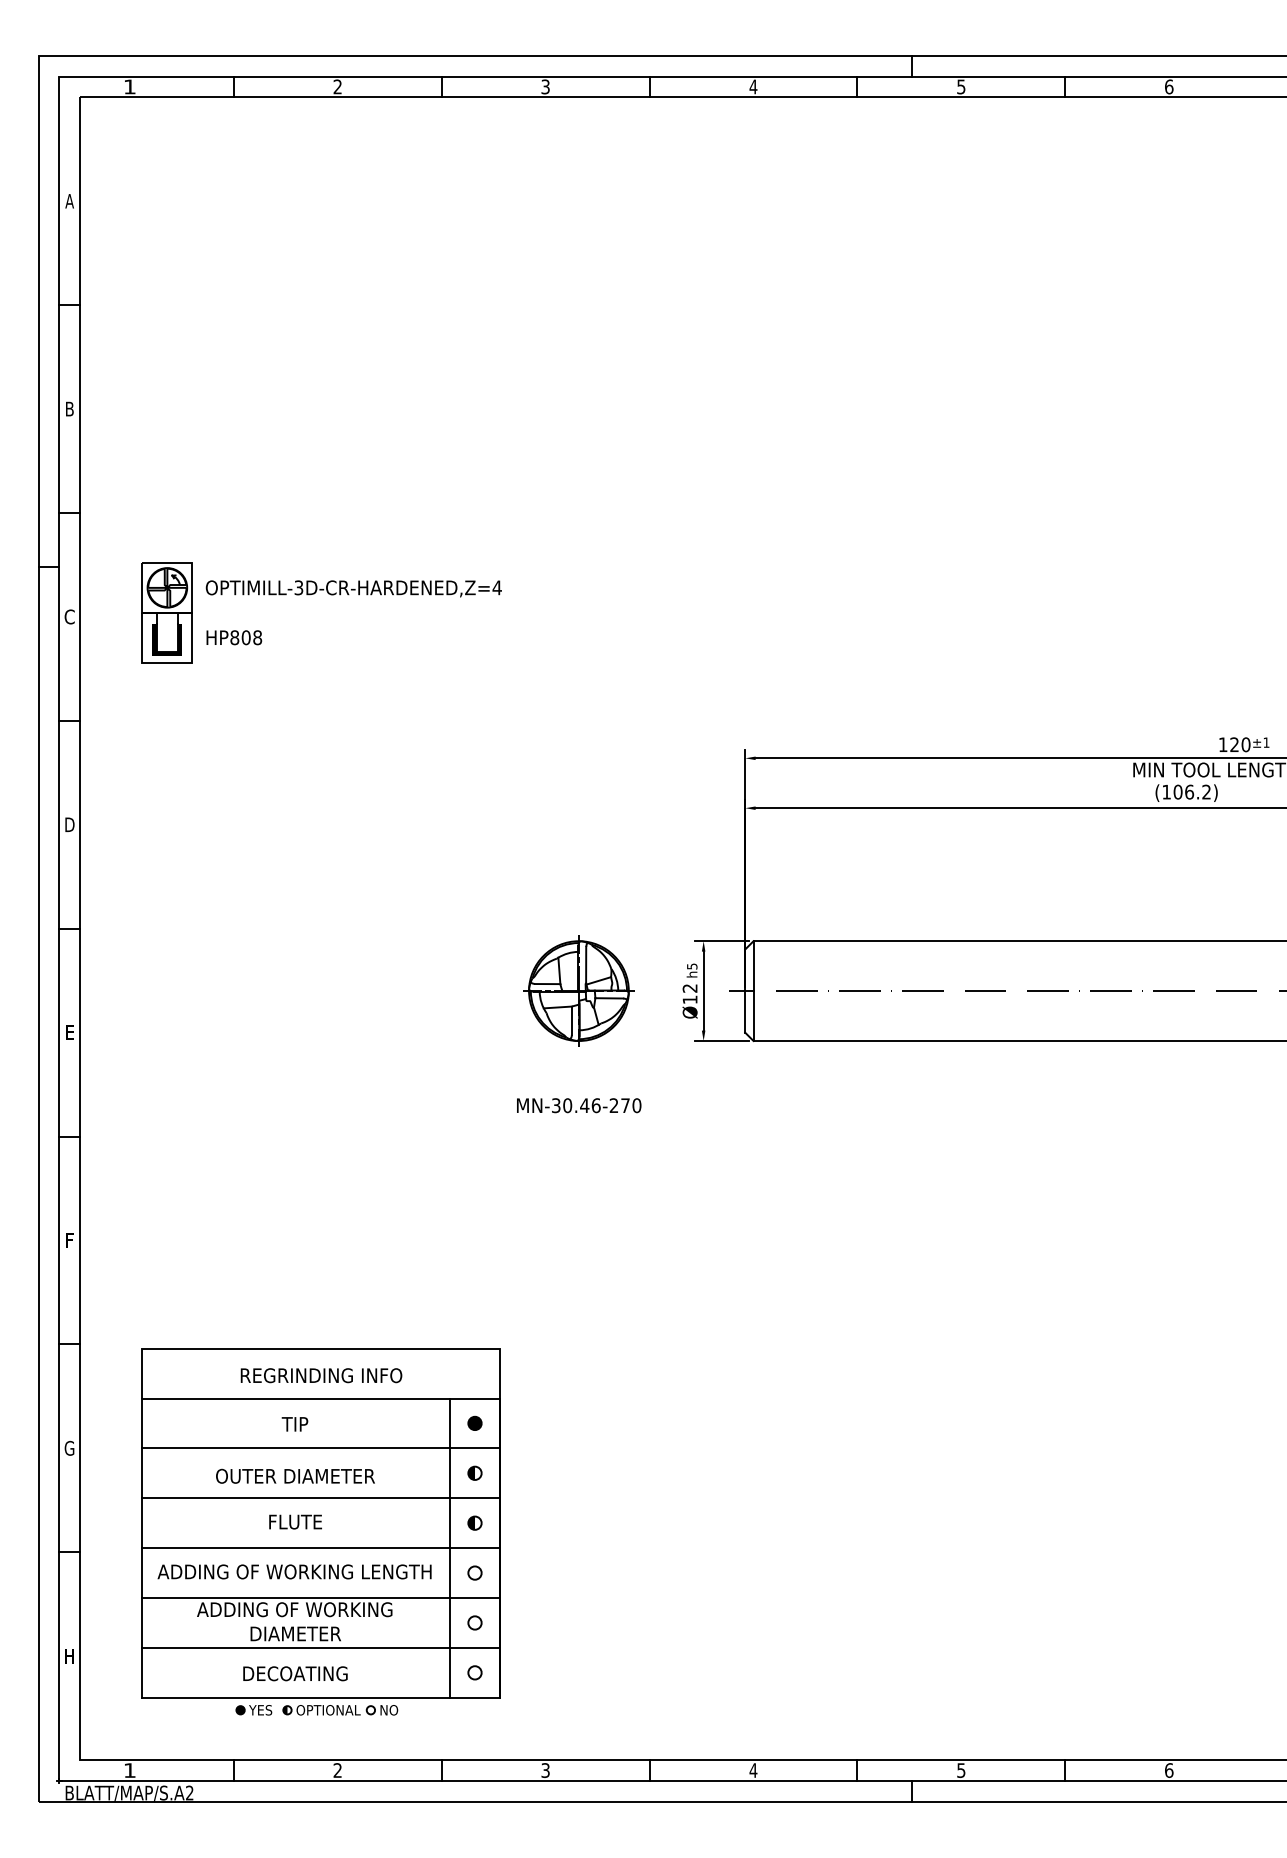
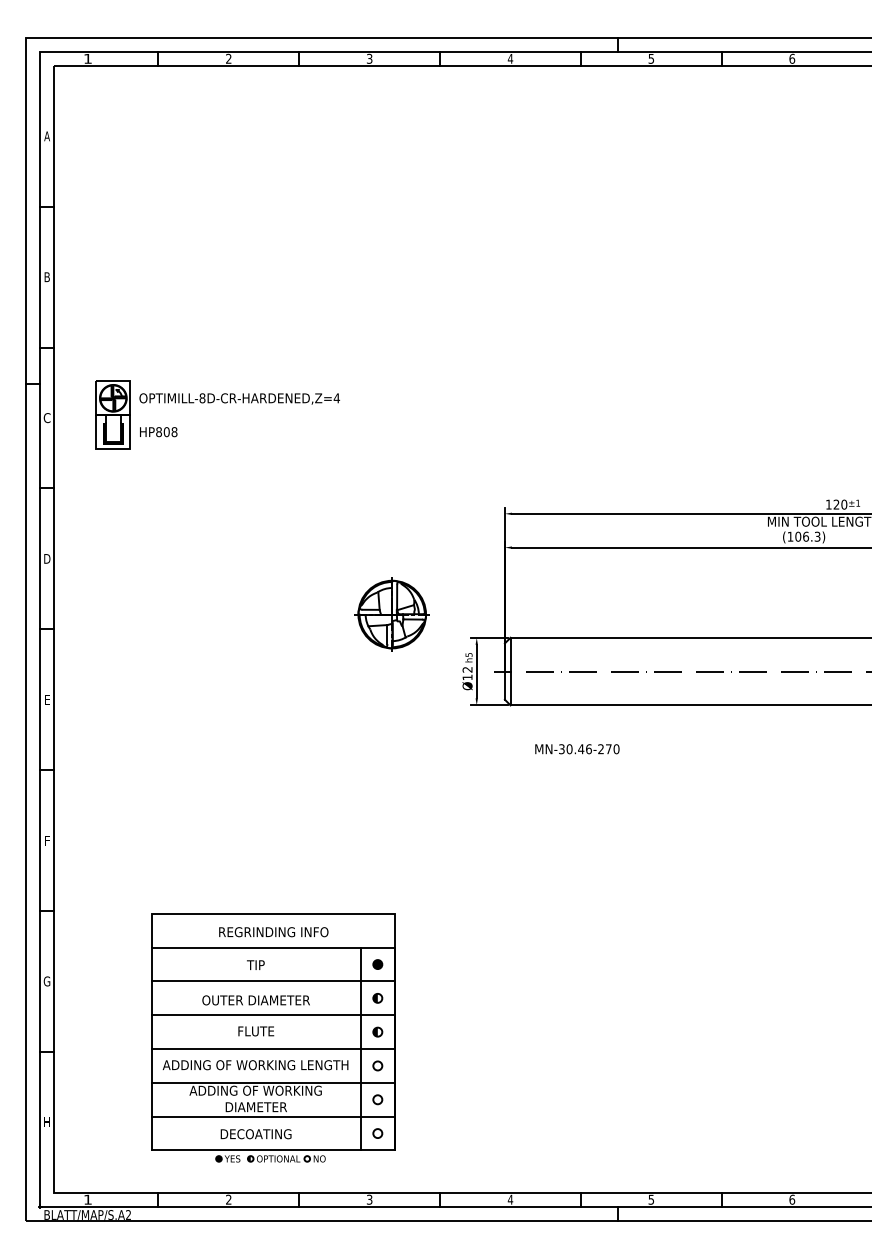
text: (298, 588) -> (202, 398), OPTIMILL-3D-CR-HARDENED,Z=4 -> OPTIMILL-8D-CR-HARDENED,Z=4
text: (1206, 791) -> (817, 536), (106.2) -> (106.3)
part: (577, 990) -> (391, 614), moved
text: (579, 1106) -> (577, 749), moved
part: (321, 1531) -> (273, 1037), moved

